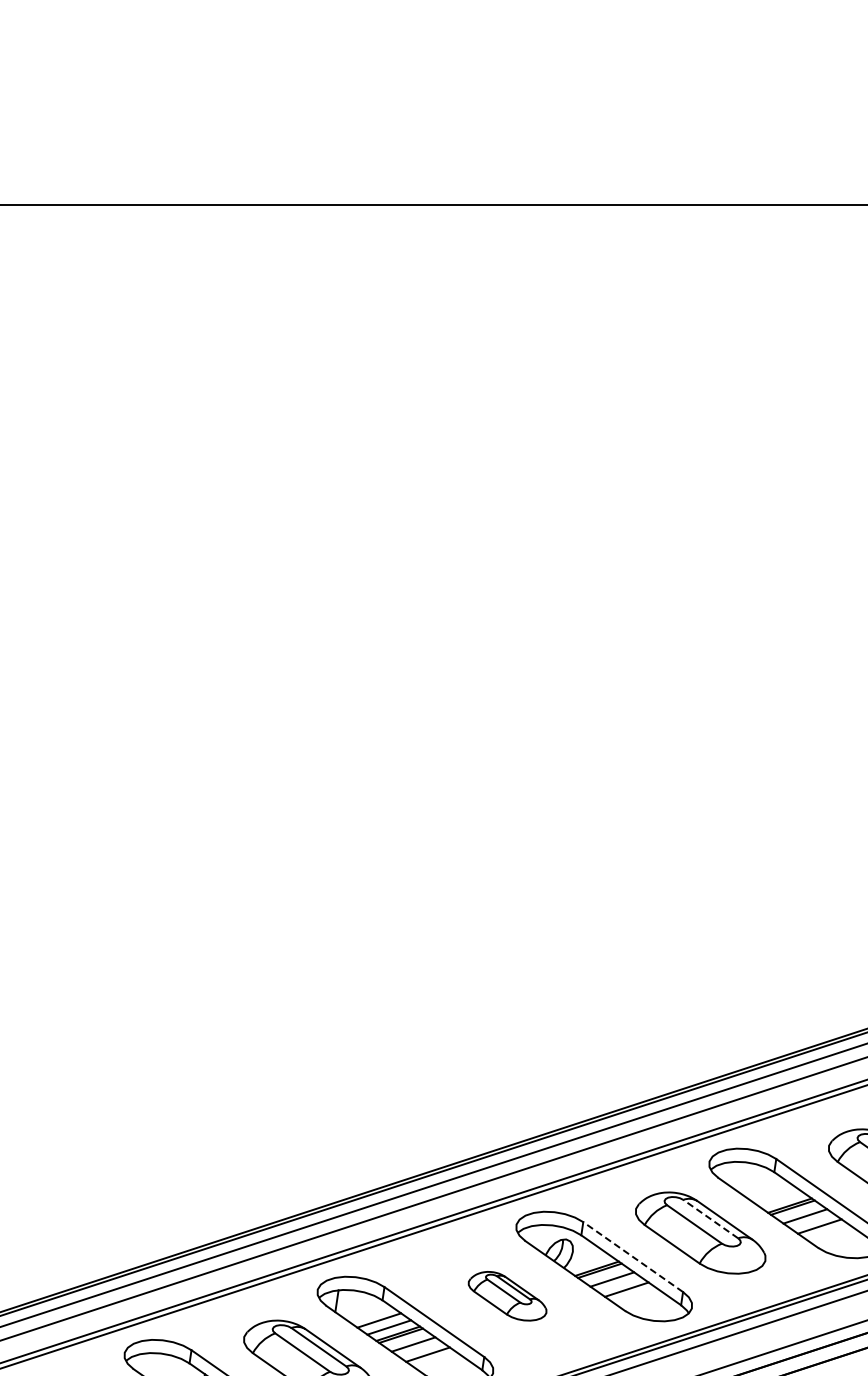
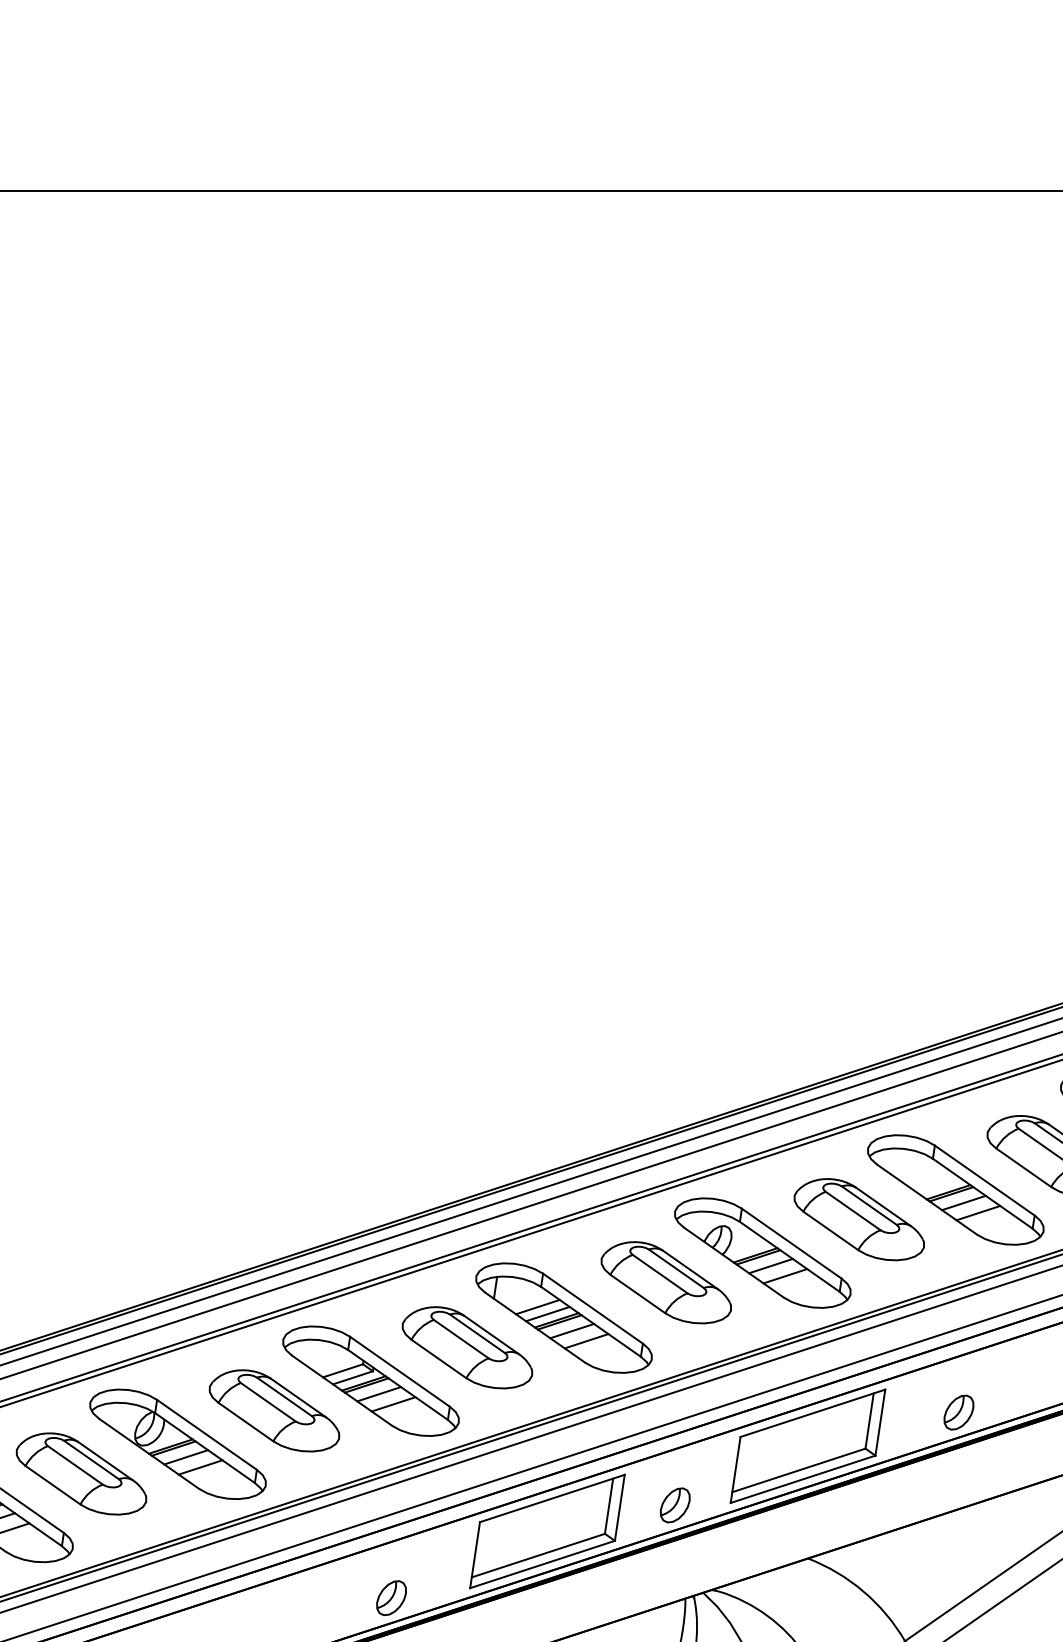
line: (710, 1218) -> (869, 1205), dashed -> solid
line: (632, 1256) -> (791, 1243), dashed -> solid
part: (506, 1295) -> (665, 1282), size x1.67

